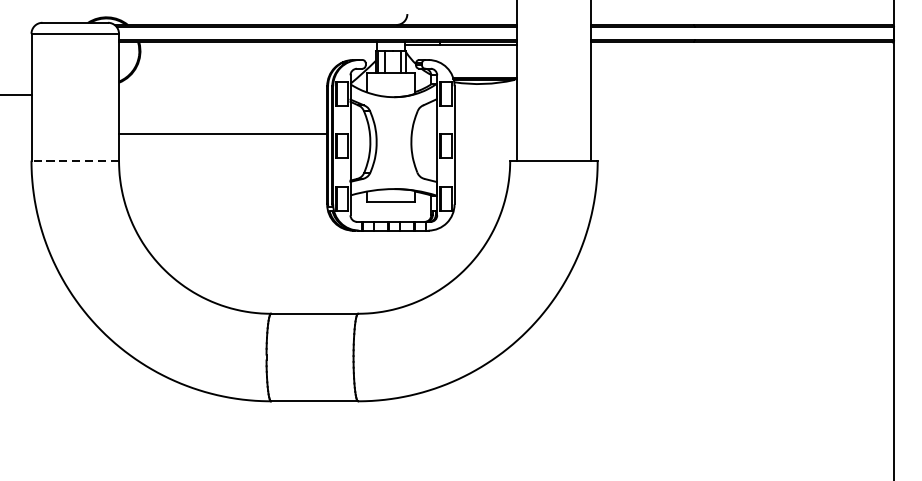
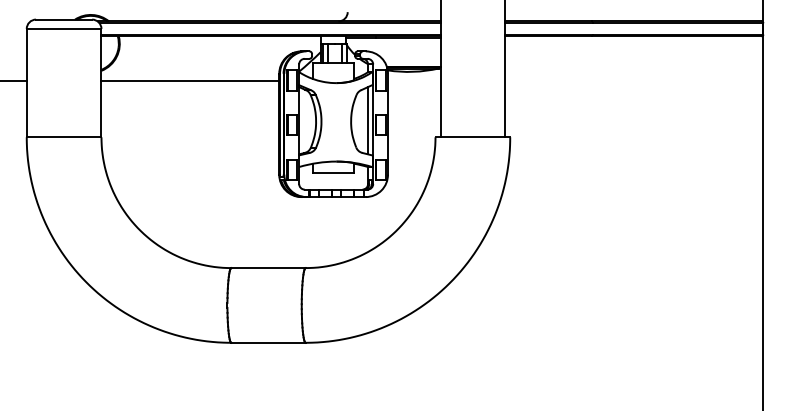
line: (223, 133) -> (190, 81), moved
line: (431, 140) -> (368, 120), added
line: (74, 160) -> (63, 137), dashed -> solid

